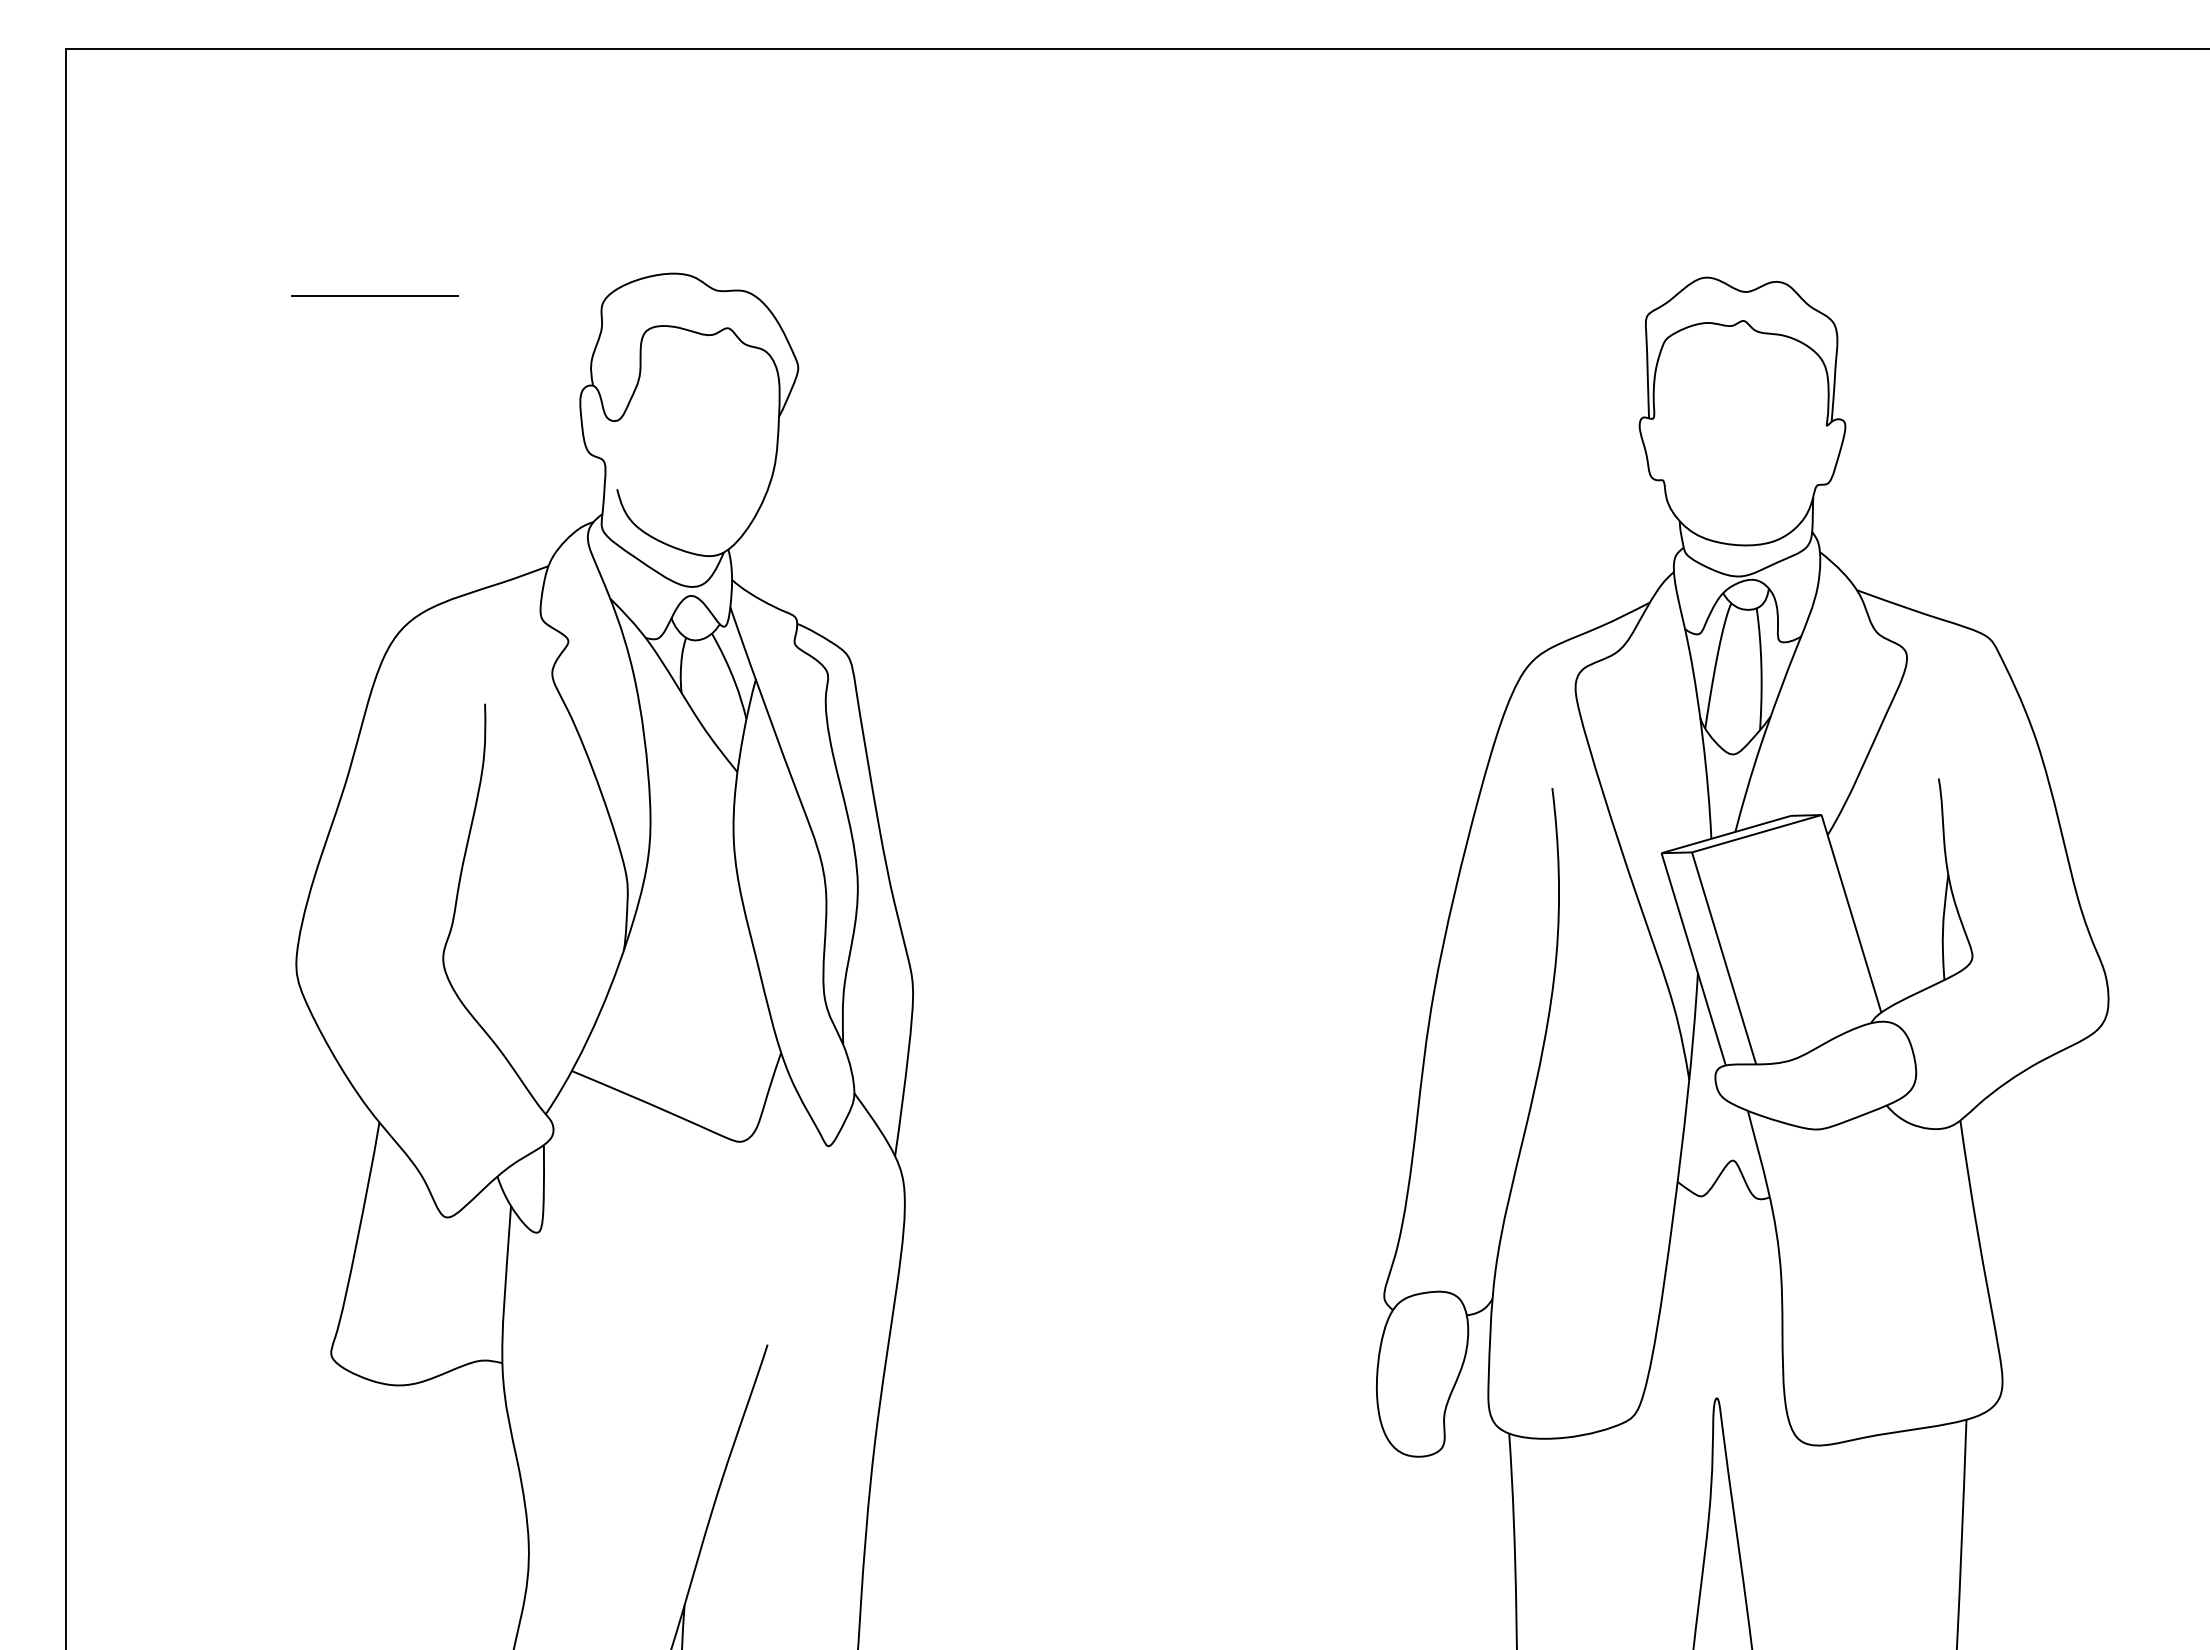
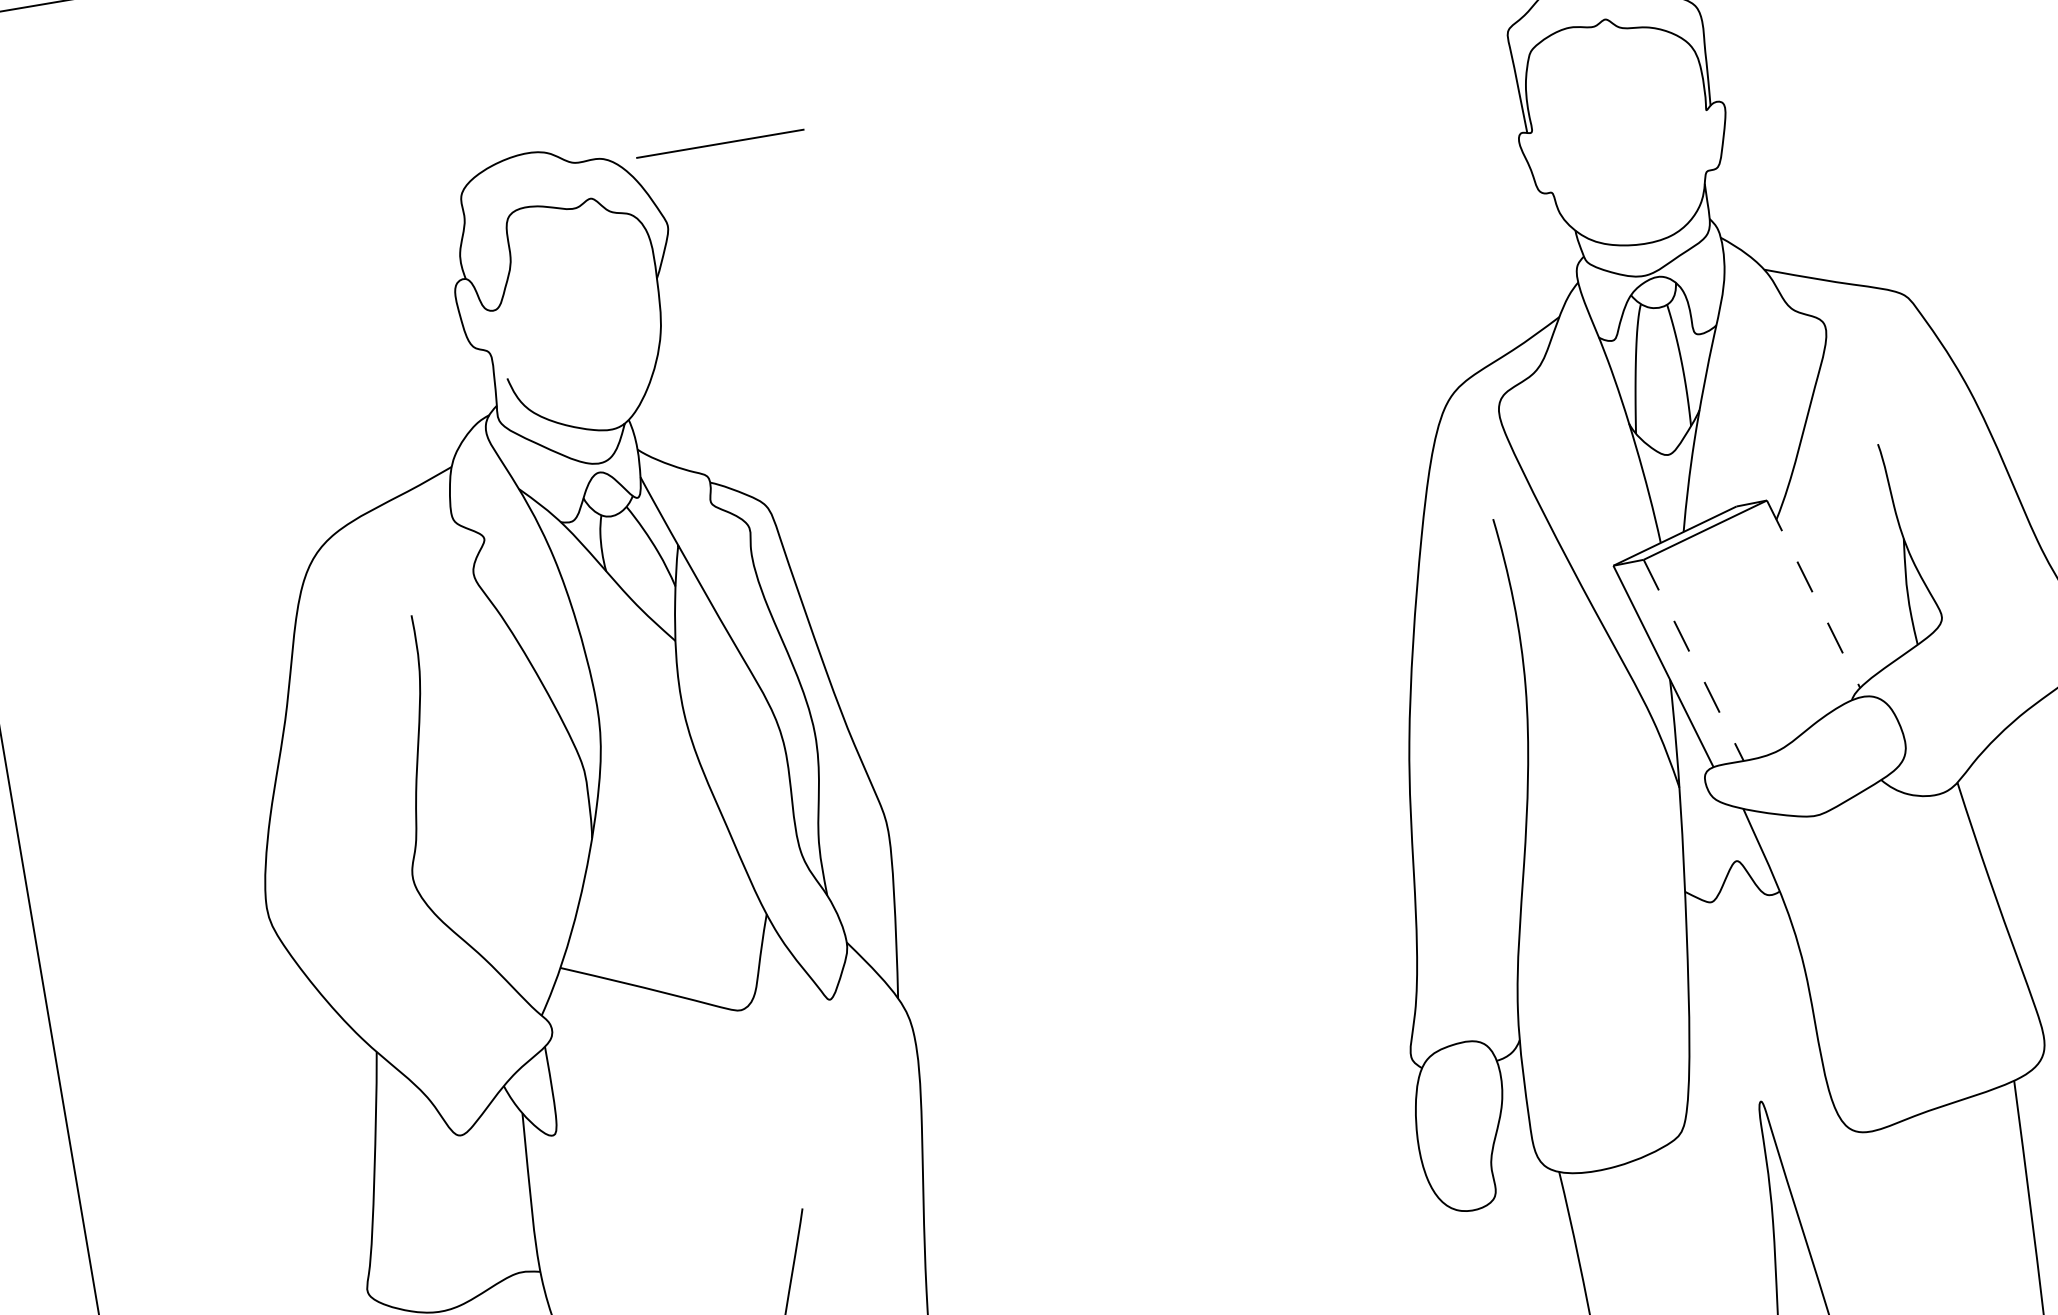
line: (374, 295) -> (719, 143), moved
line: (1851, 914) -> (1813, 594), solid -> dashed
line: (1724, 958) -> (1694, 660), solid -> dashed

